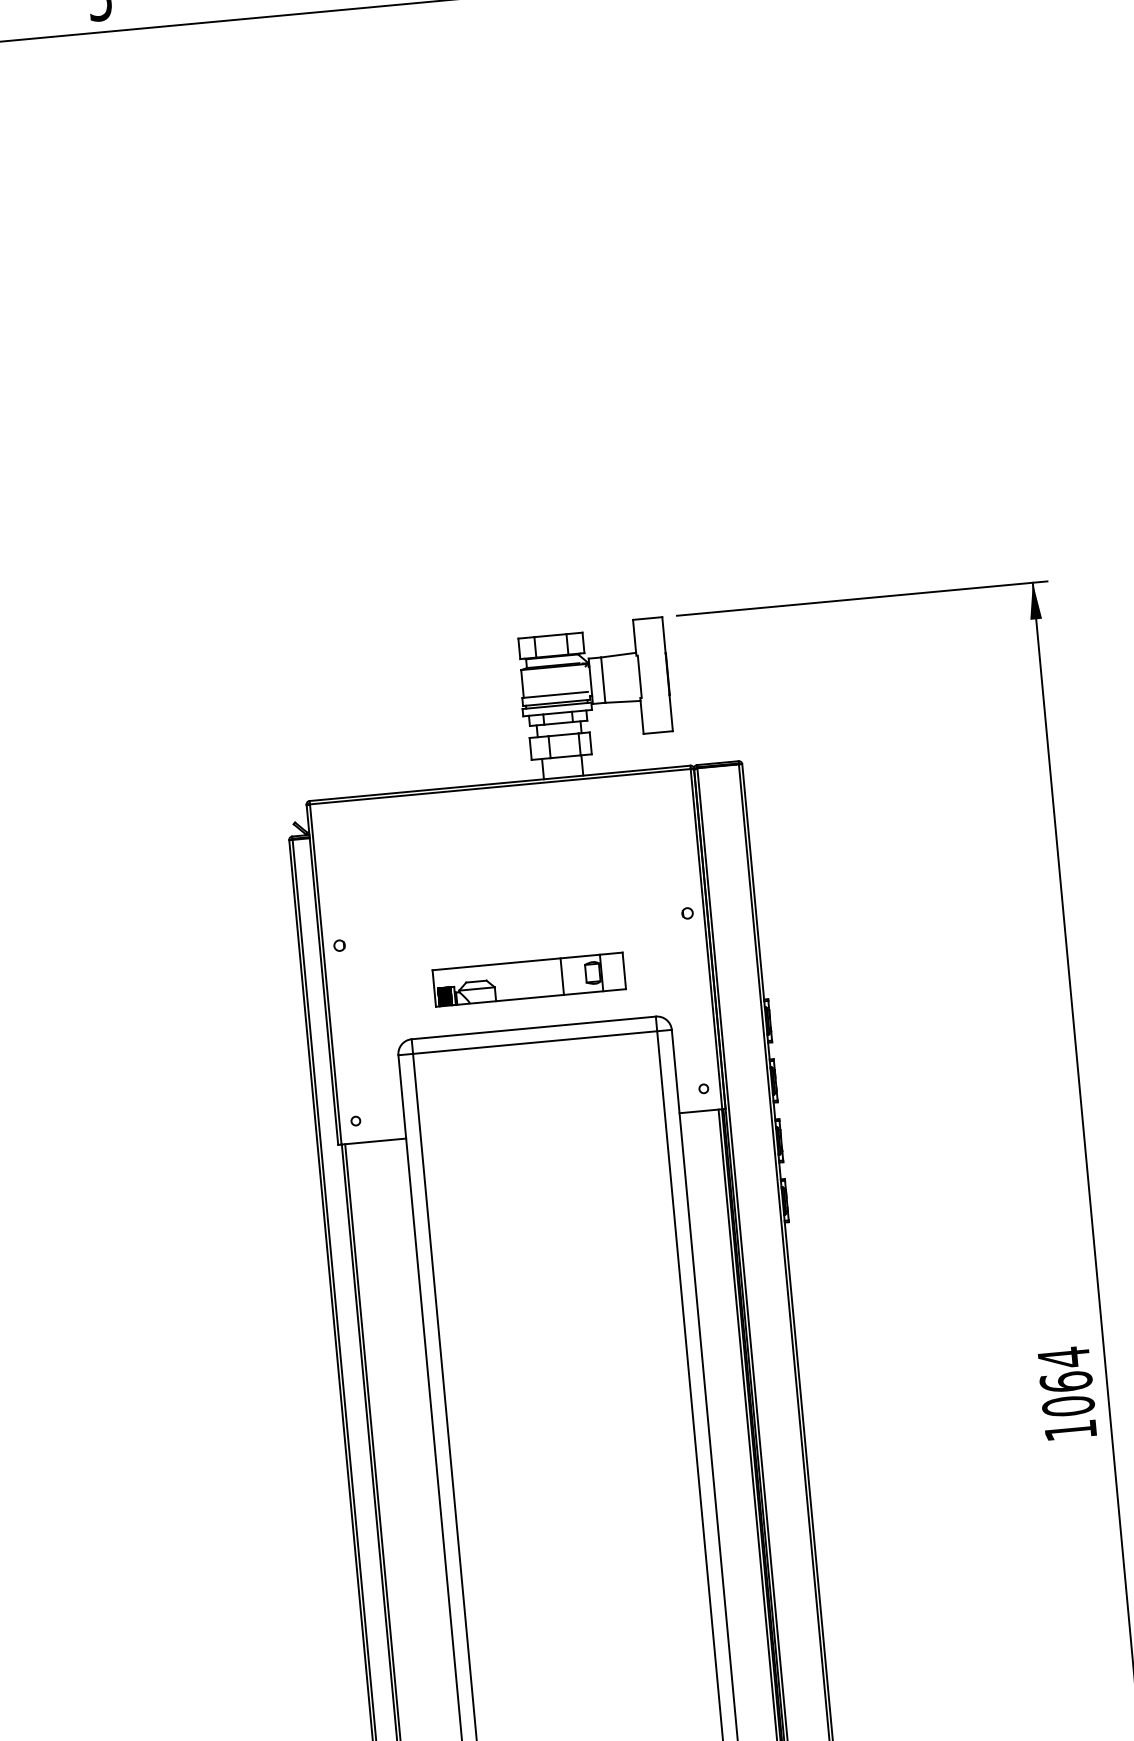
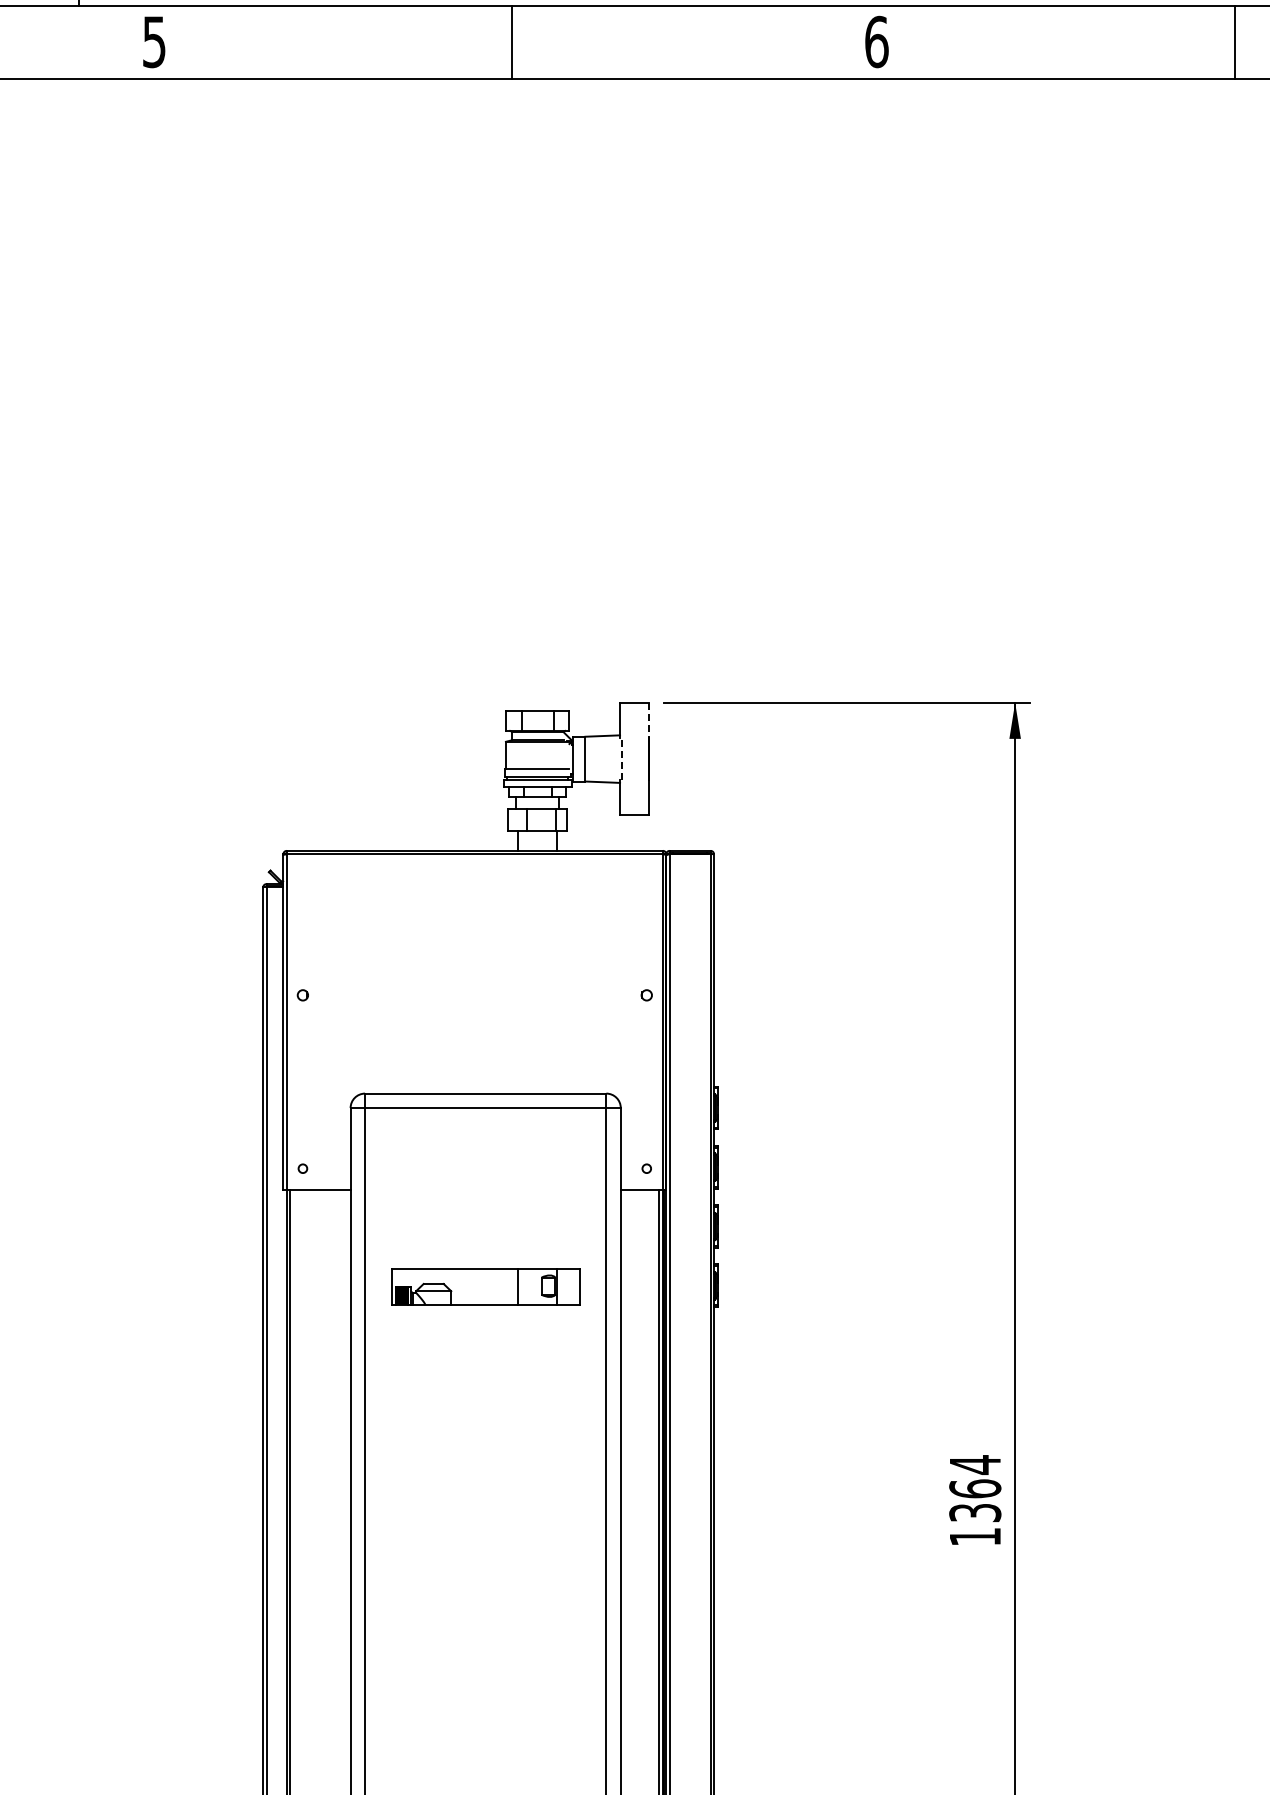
line: (663, 635) -> (648, 720), solid -> dashed
line: (639, 677) -> (621, 759), solid -> dashed
part: (529, 979) -> (485, 1286), moved
text: (1068, 1405) -> (975, 1512), 1064 -> 1364

